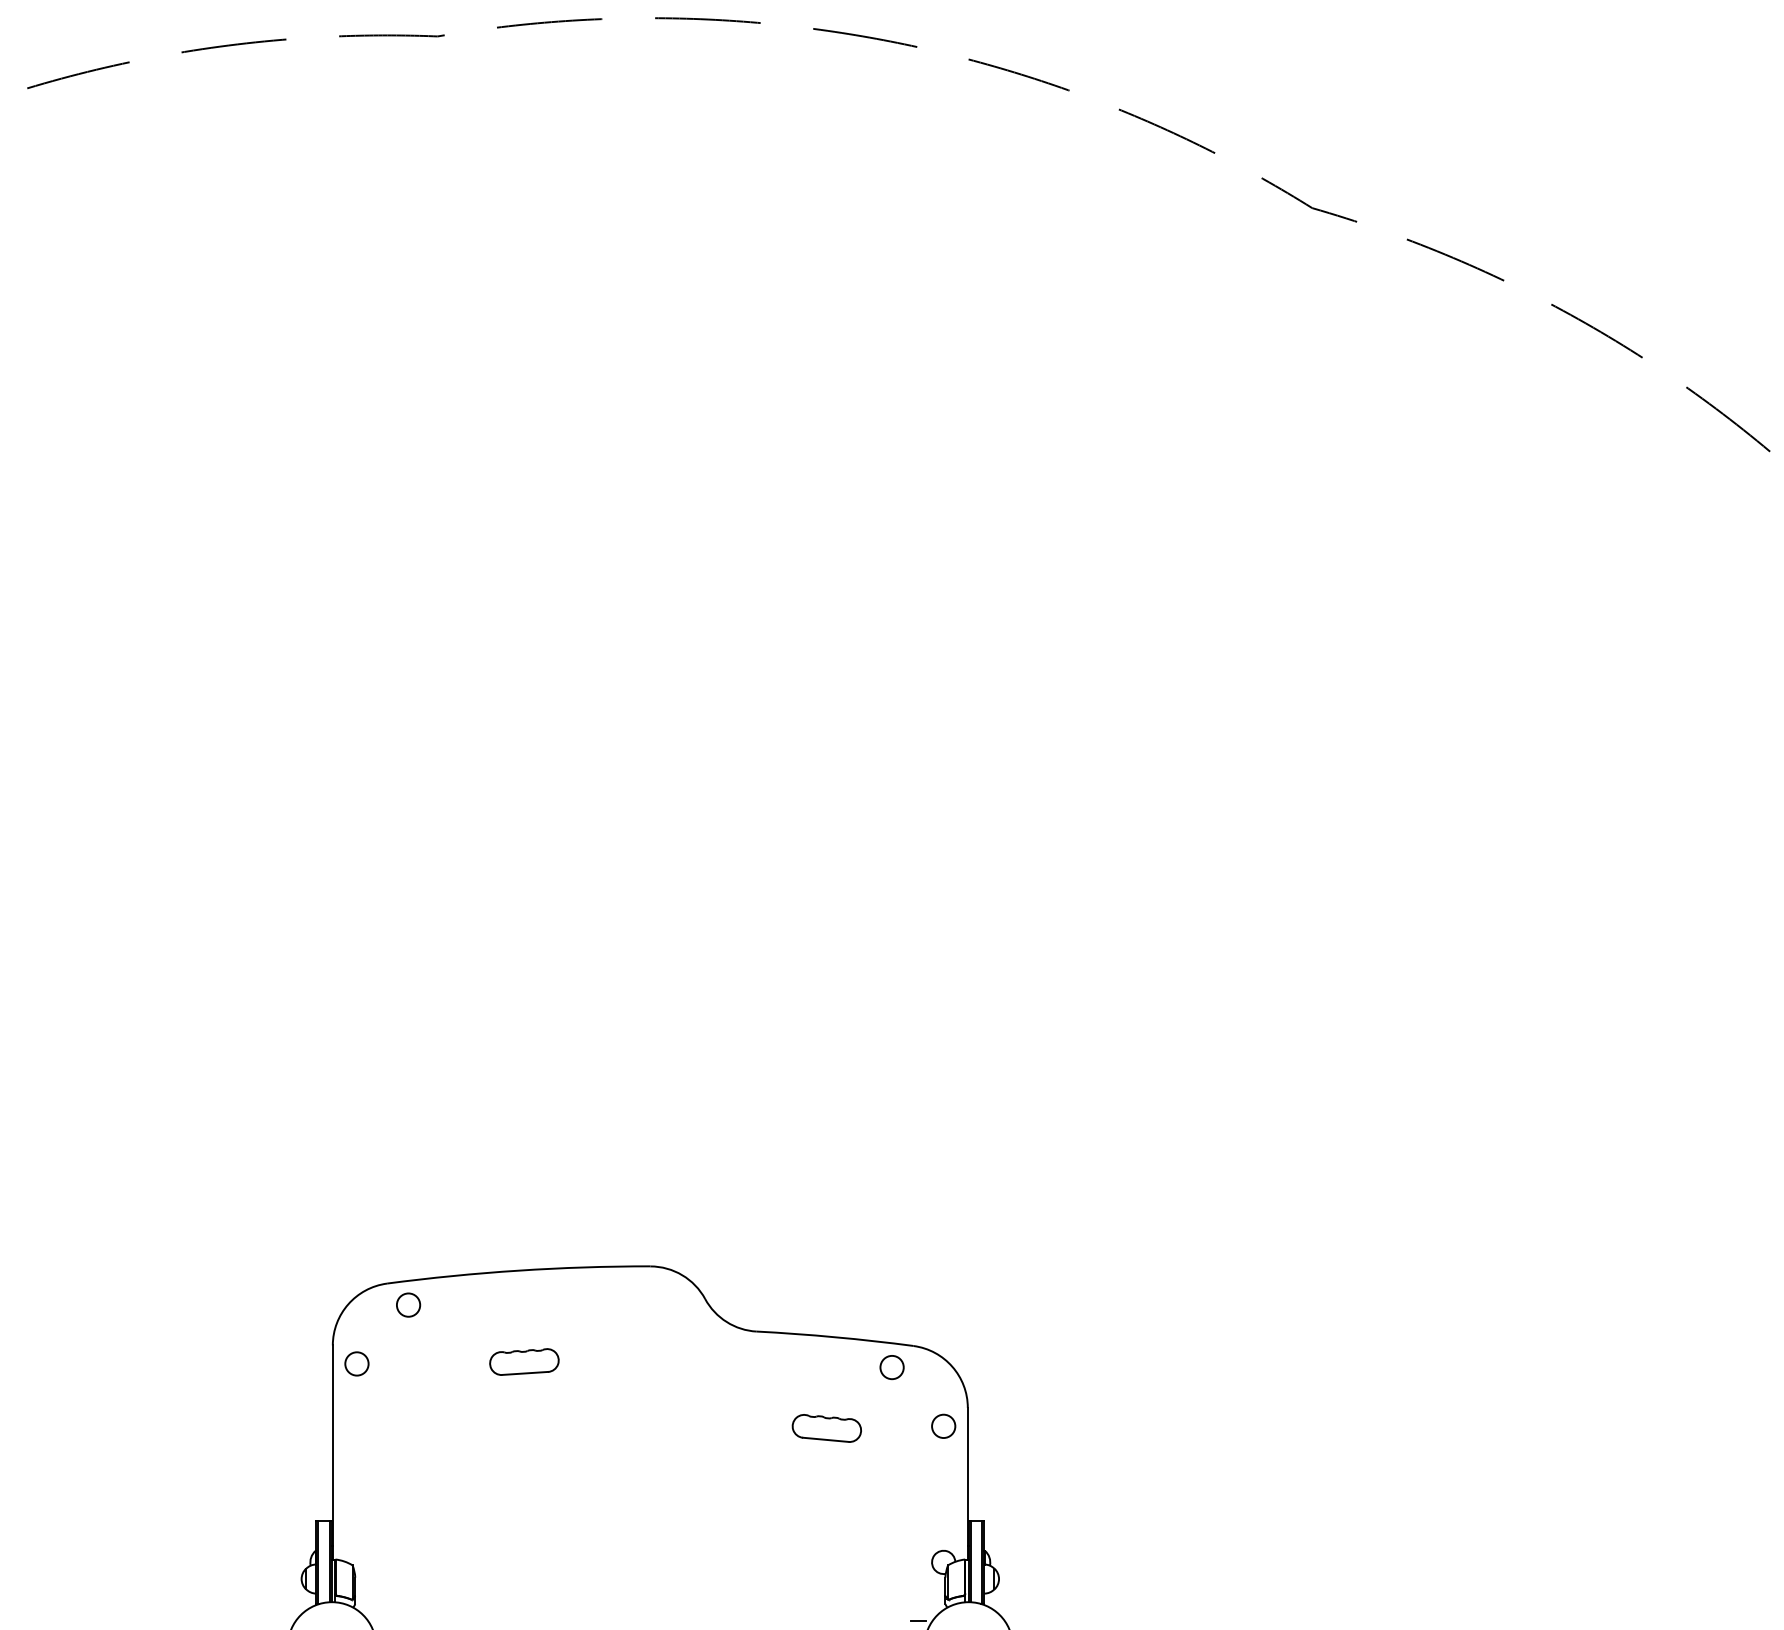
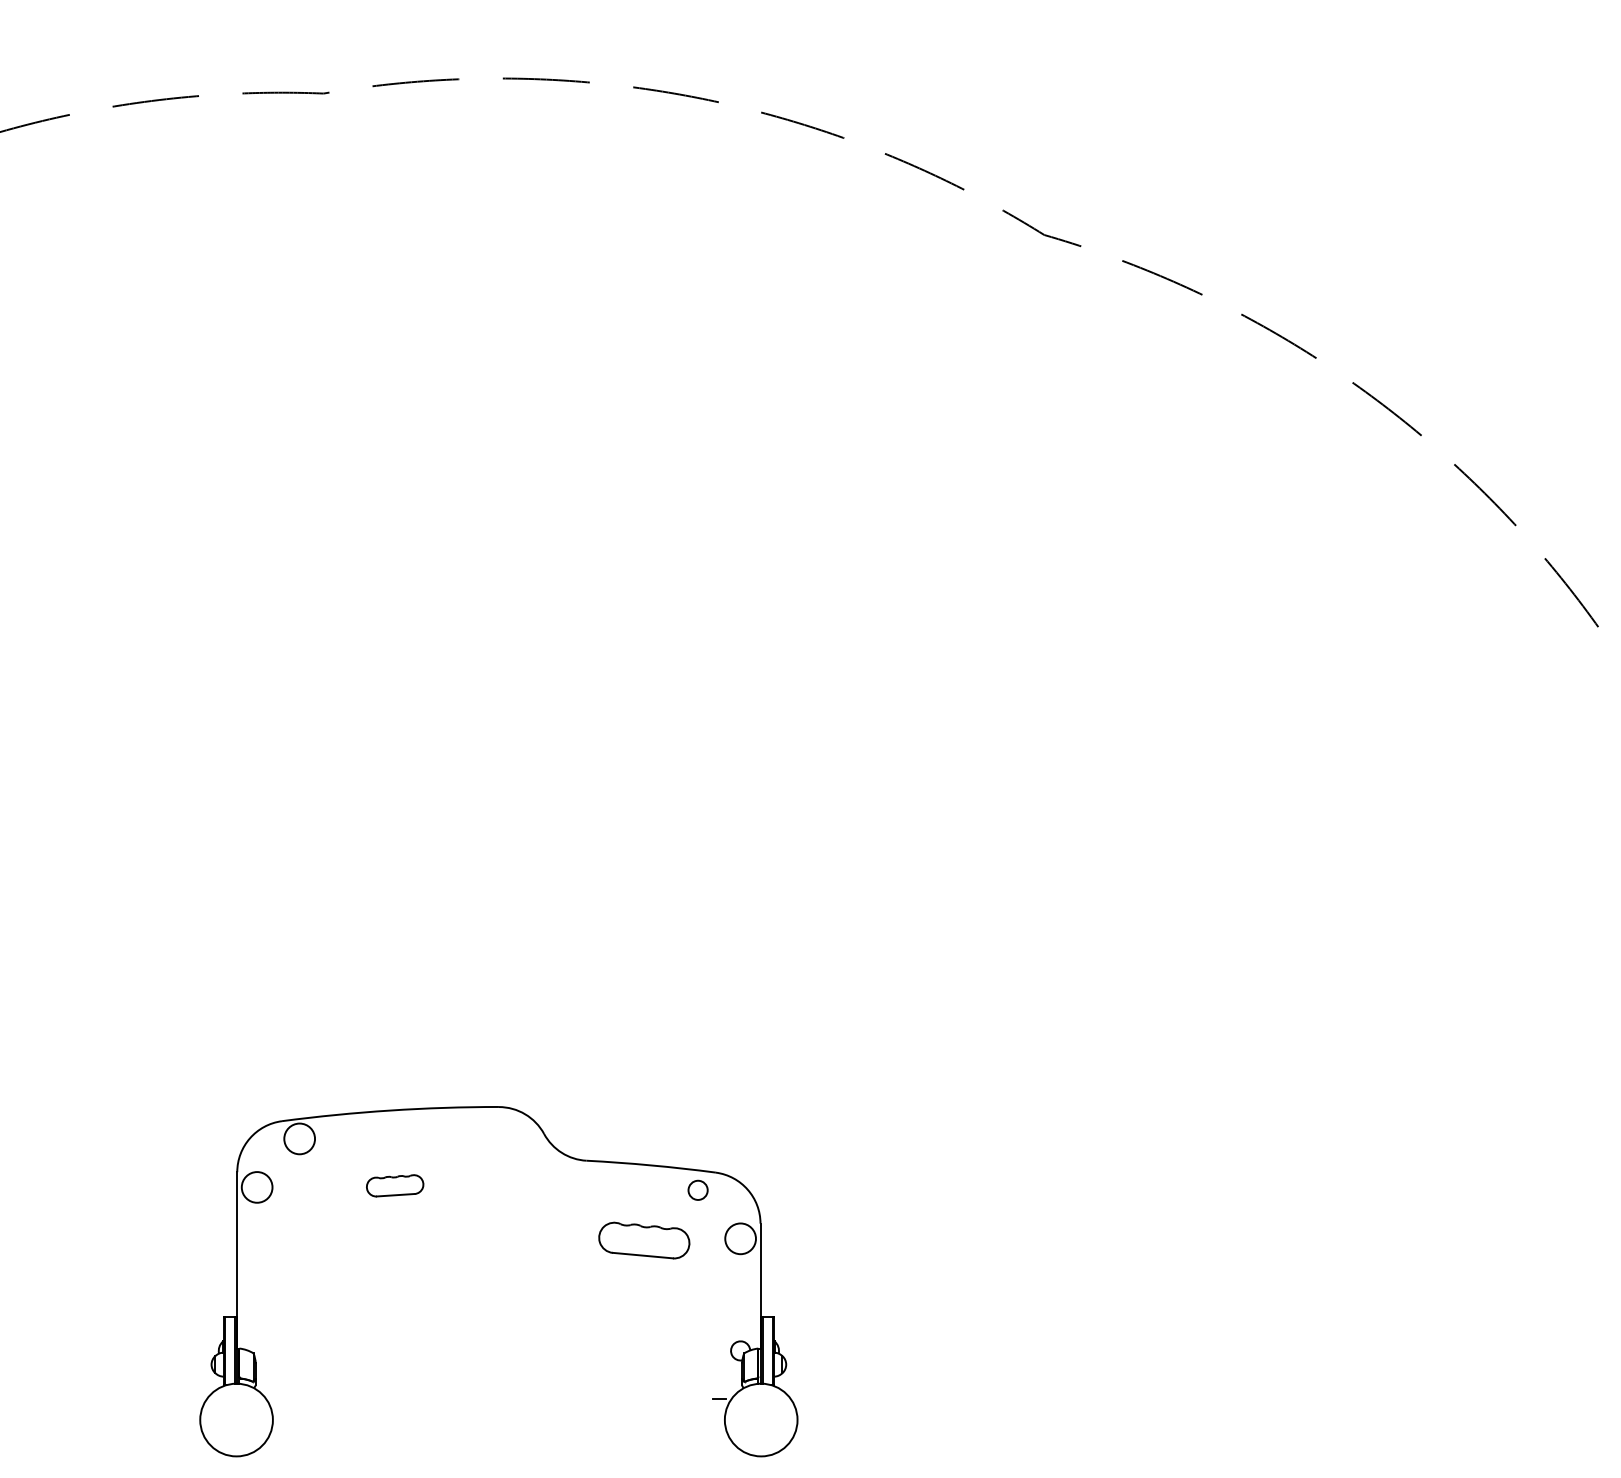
circle: (408, 1304) -> (299, 1138), size x1.6
circle: (356, 1364) -> (256, 1187), size x1.6
circle: (943, 1425) -> (740, 1238), size x1.6
part: (827, 1428) -> (644, 1240), size x1.6

